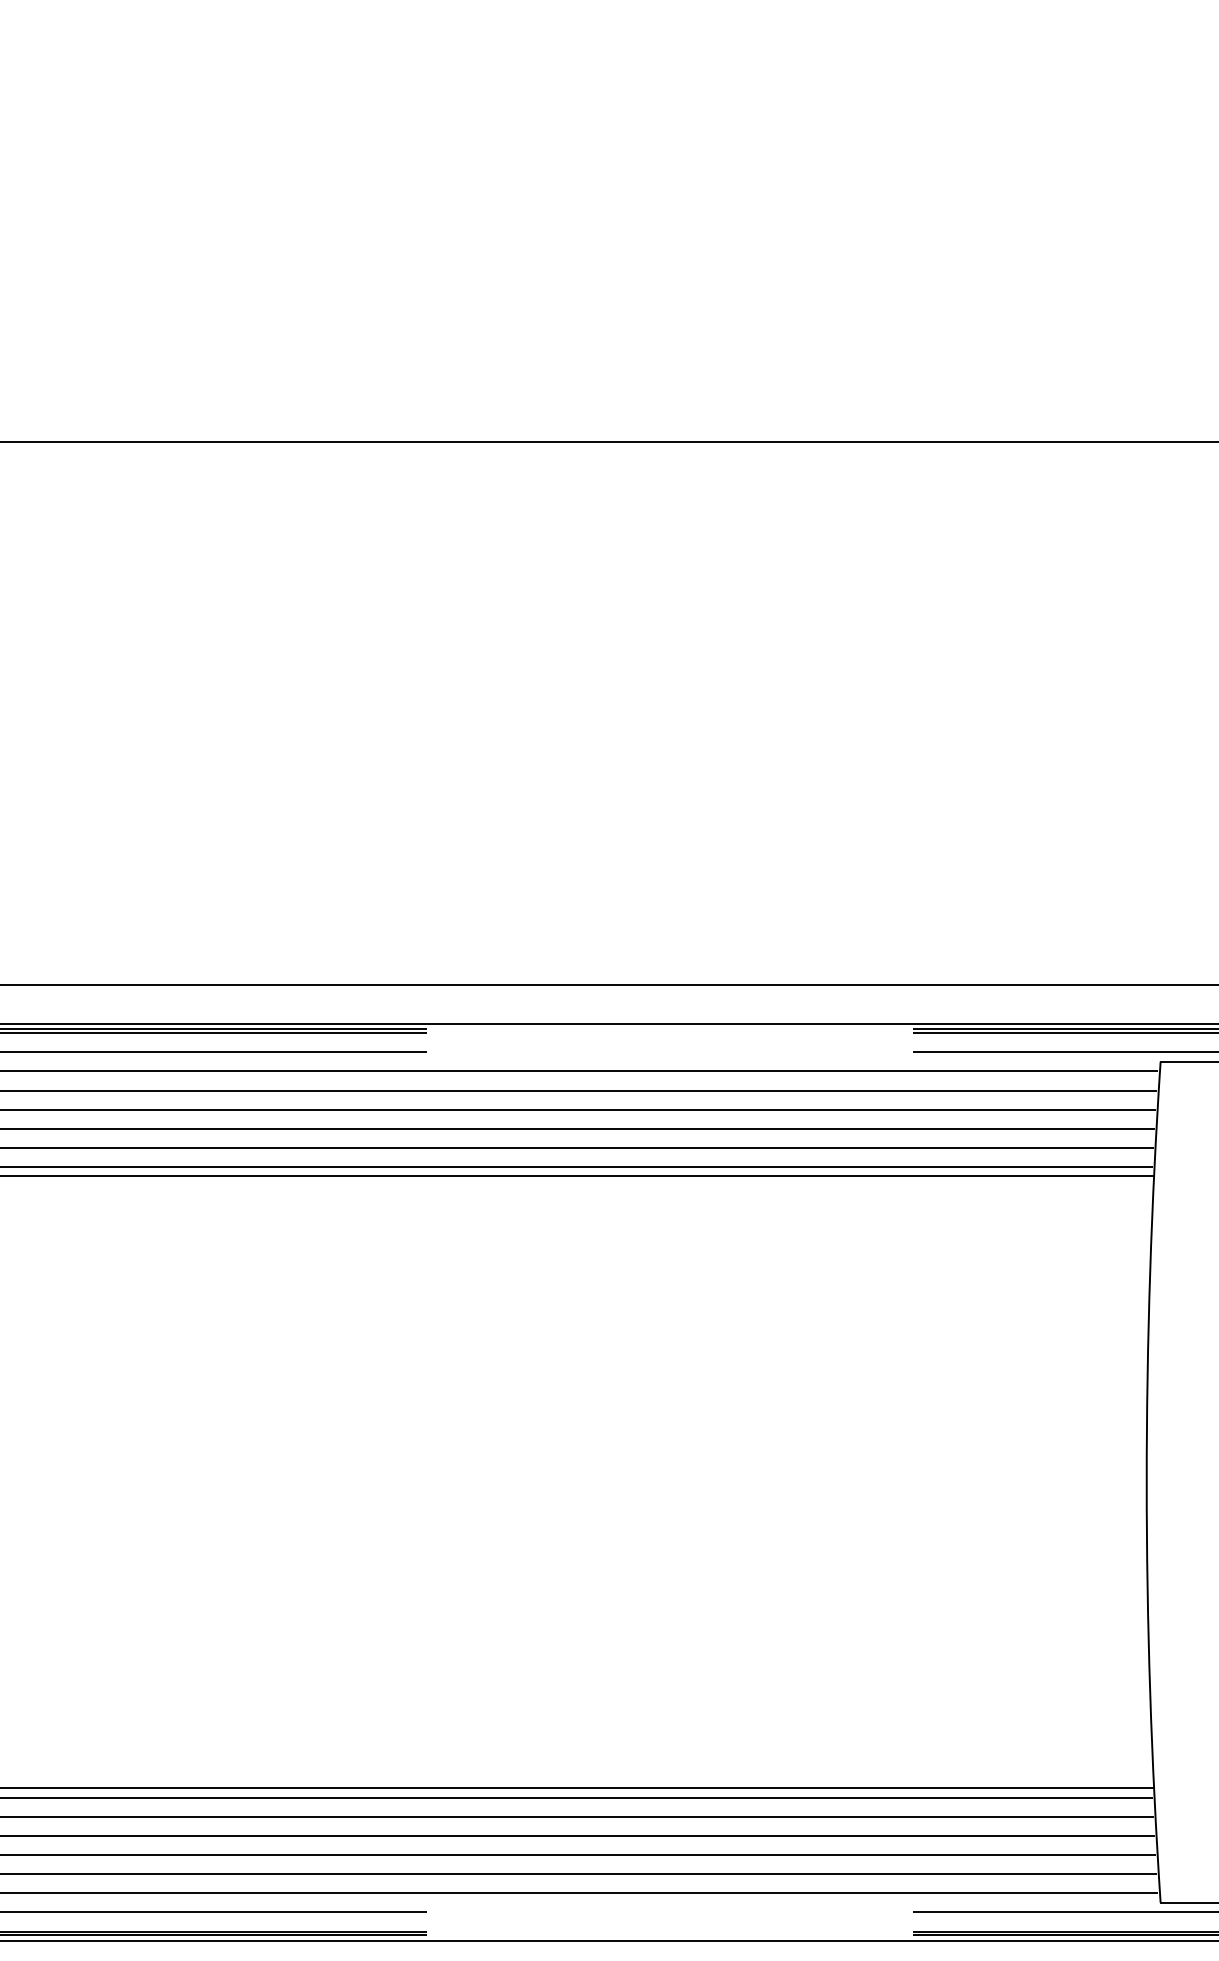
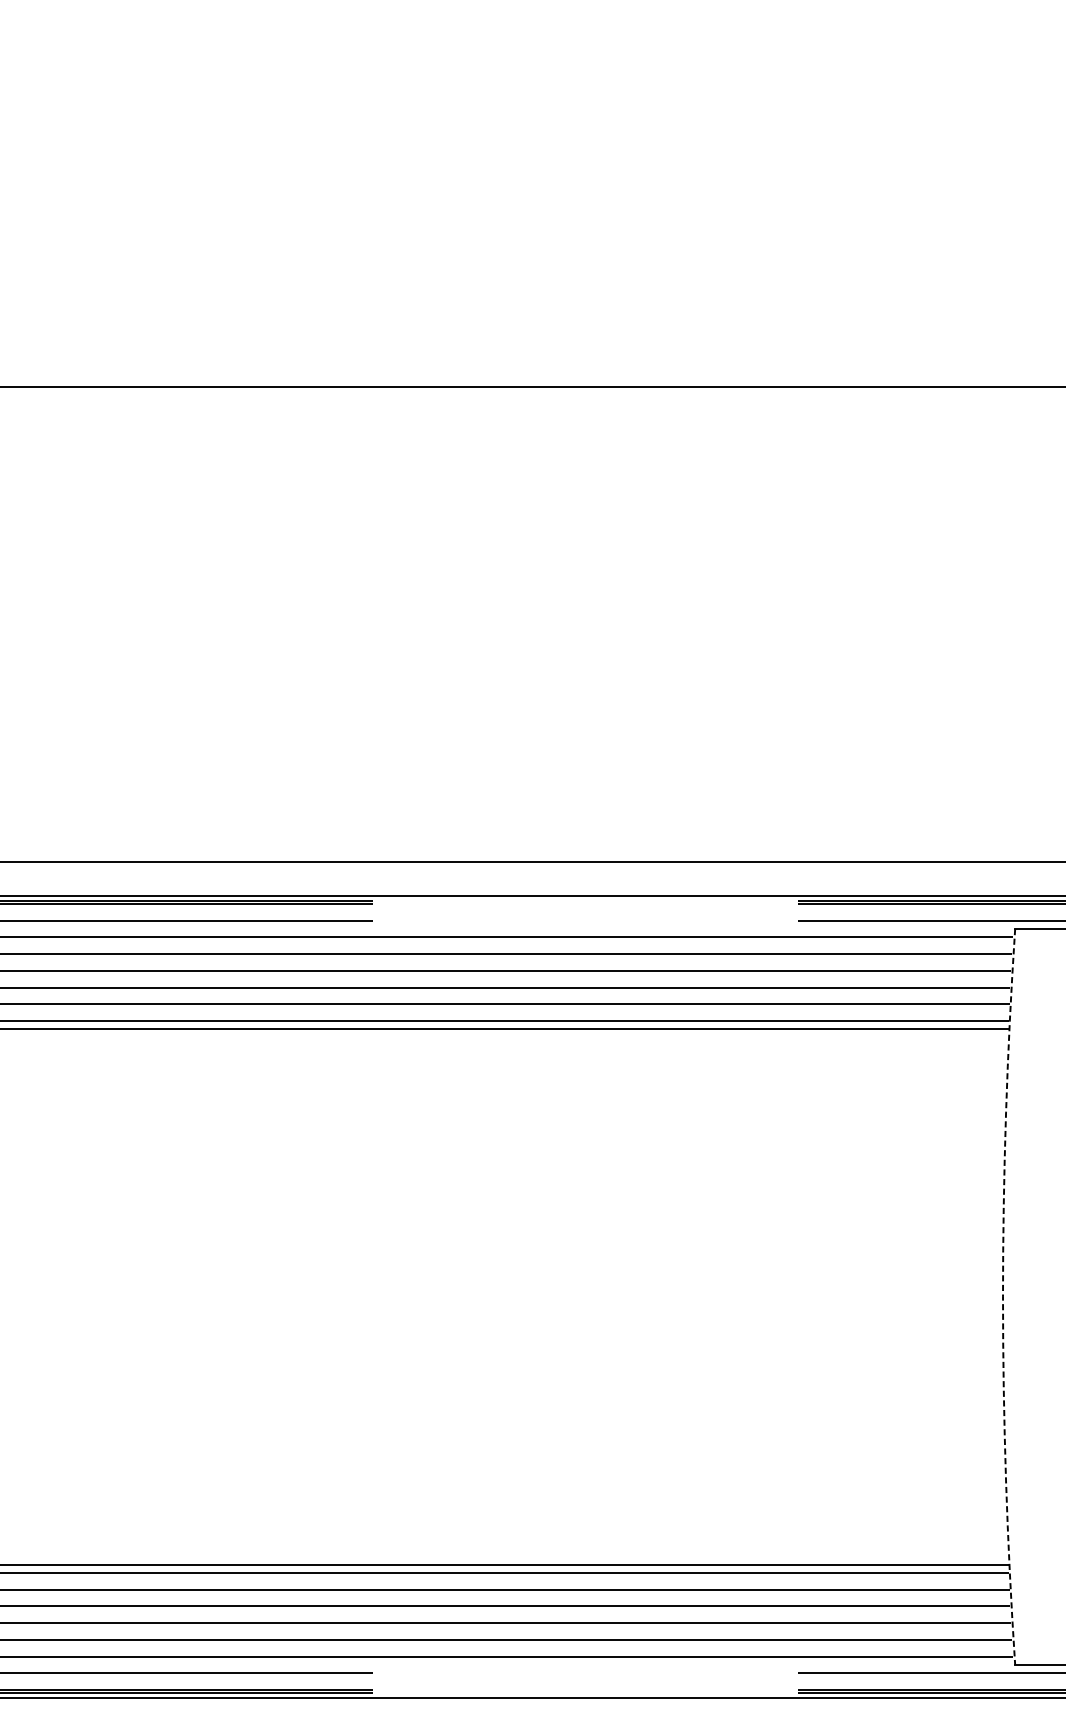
arc: (1146, 1482) -> (1002, 1297), solid -> dashed

